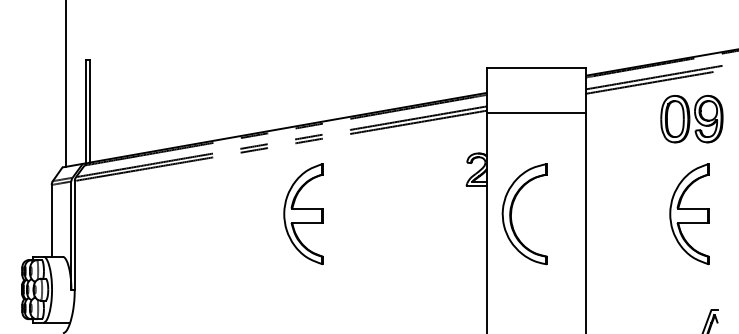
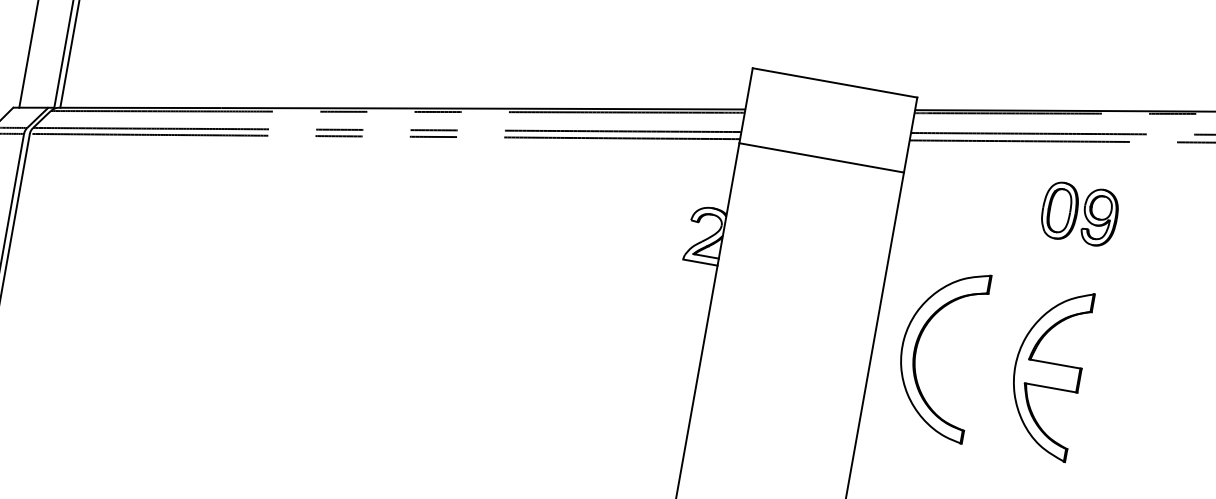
part: (691, 118) -> (1079, 213), size x0.71
part: (512, 212) -> (919, 346), moved
part: (303, 214) -> (402, 258), removed

